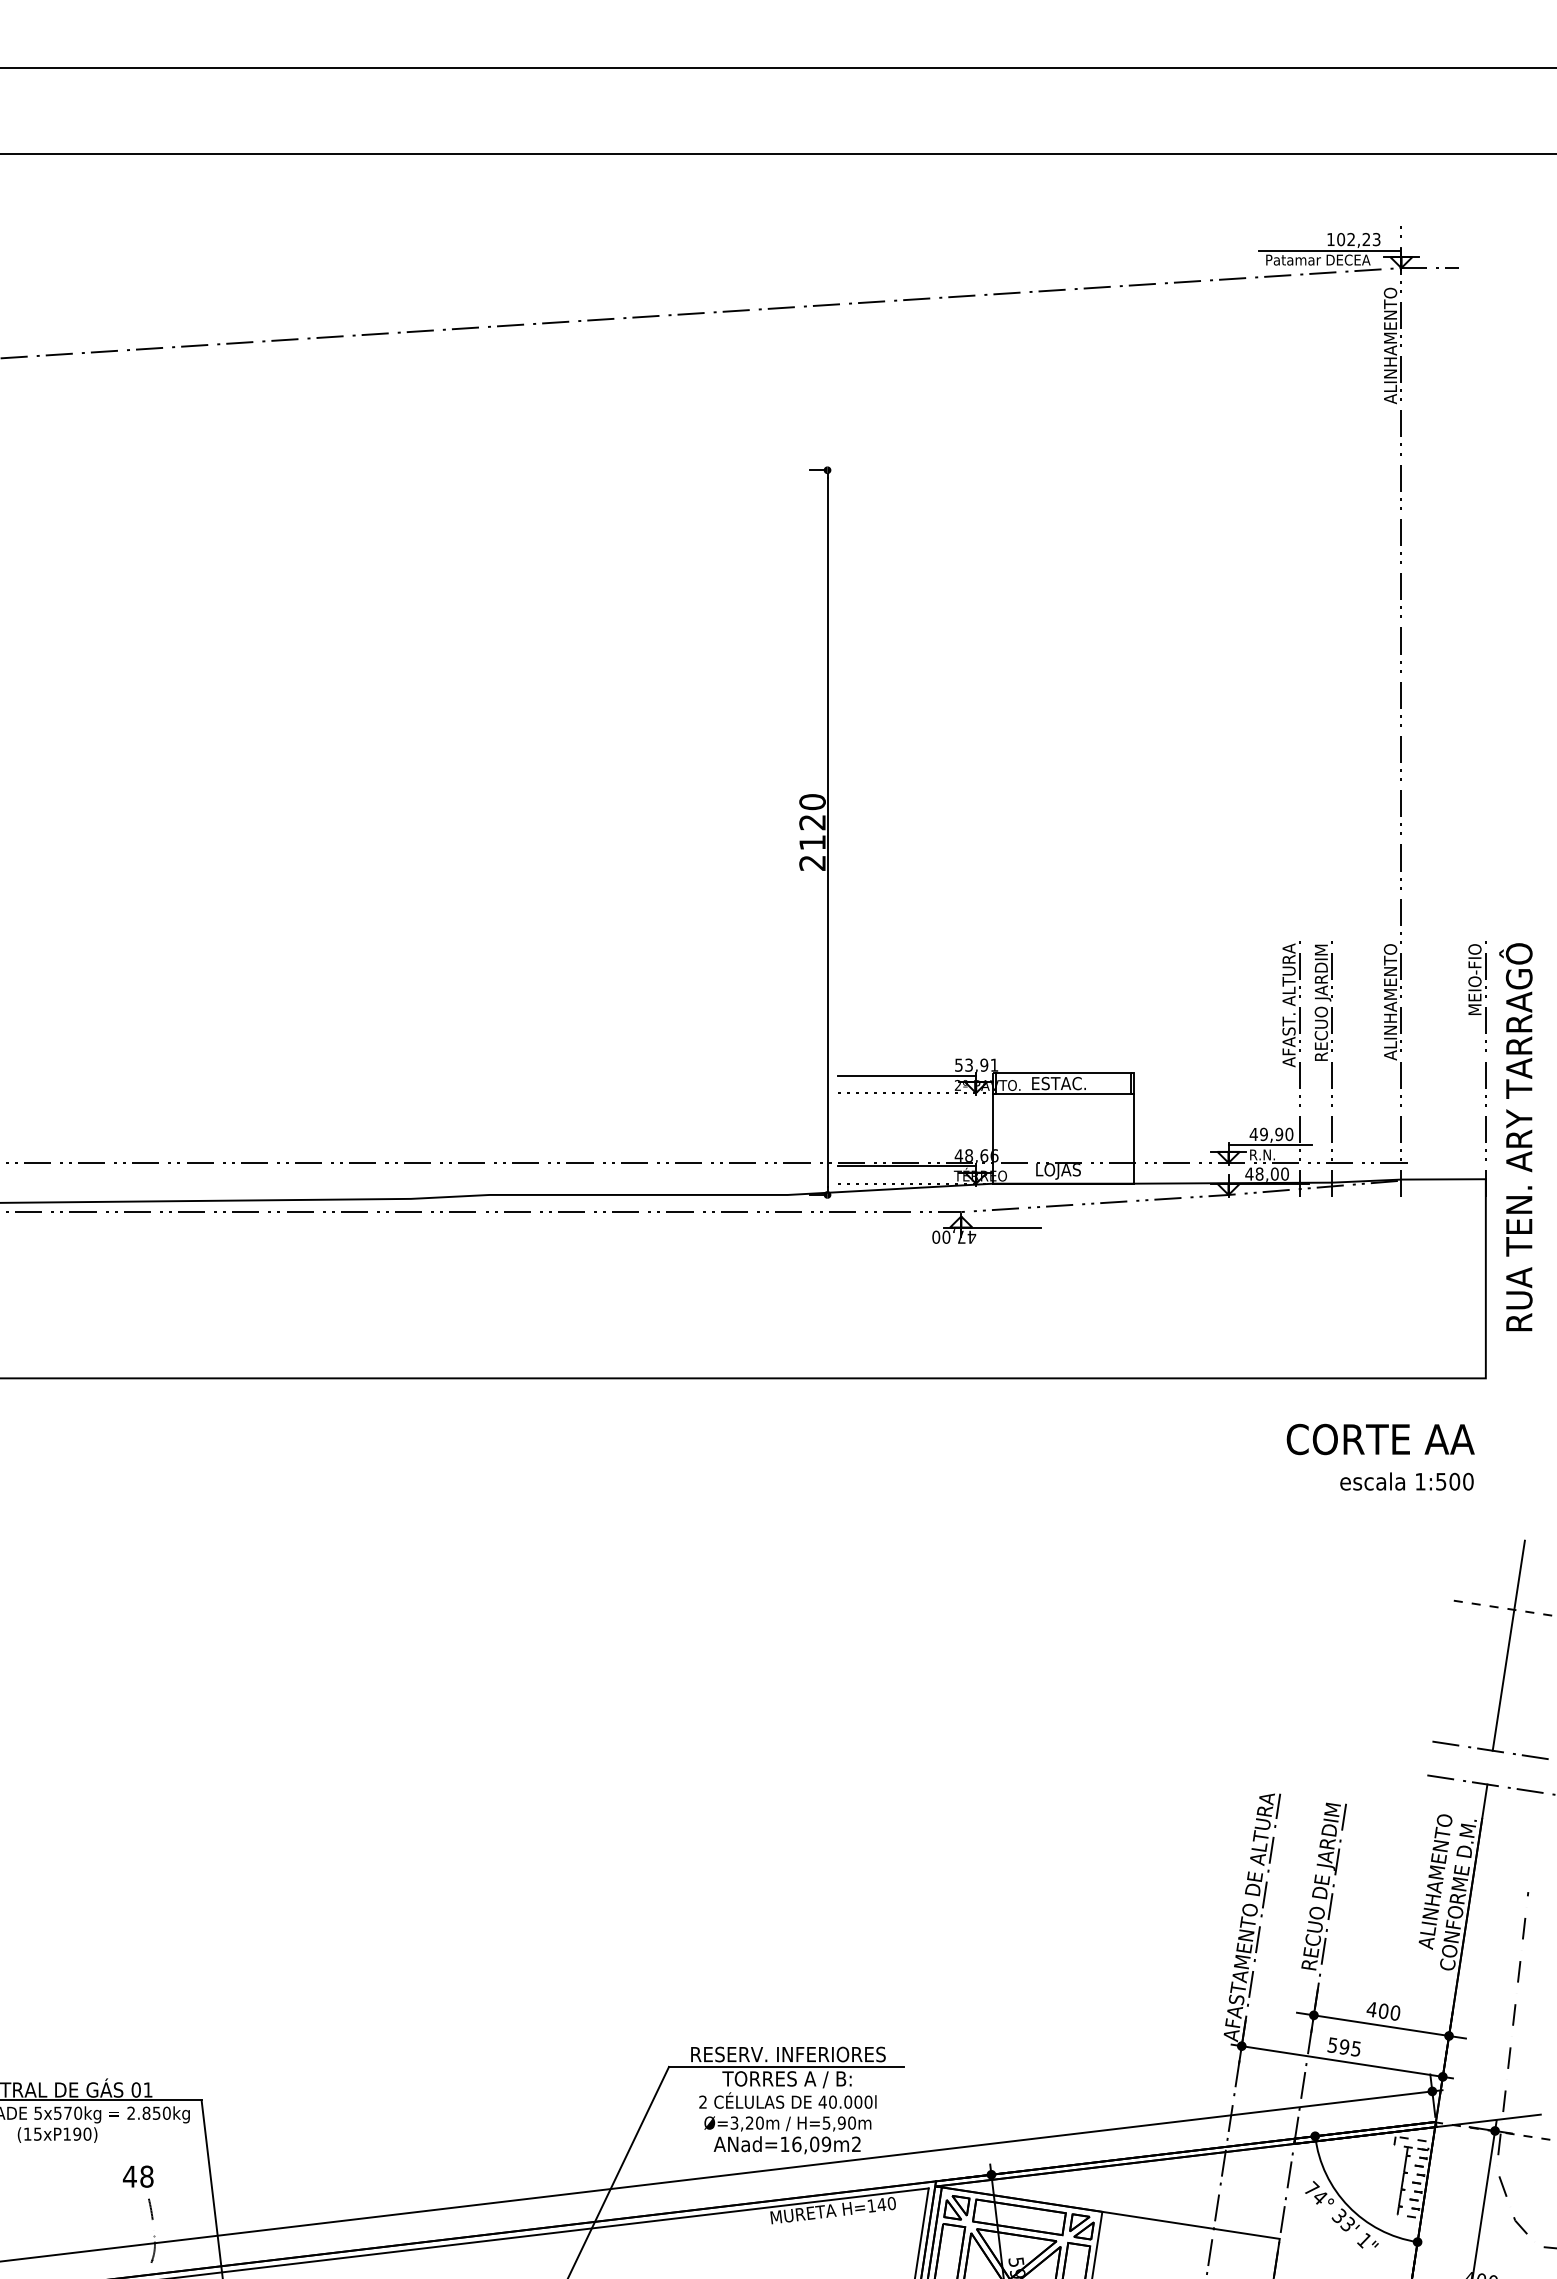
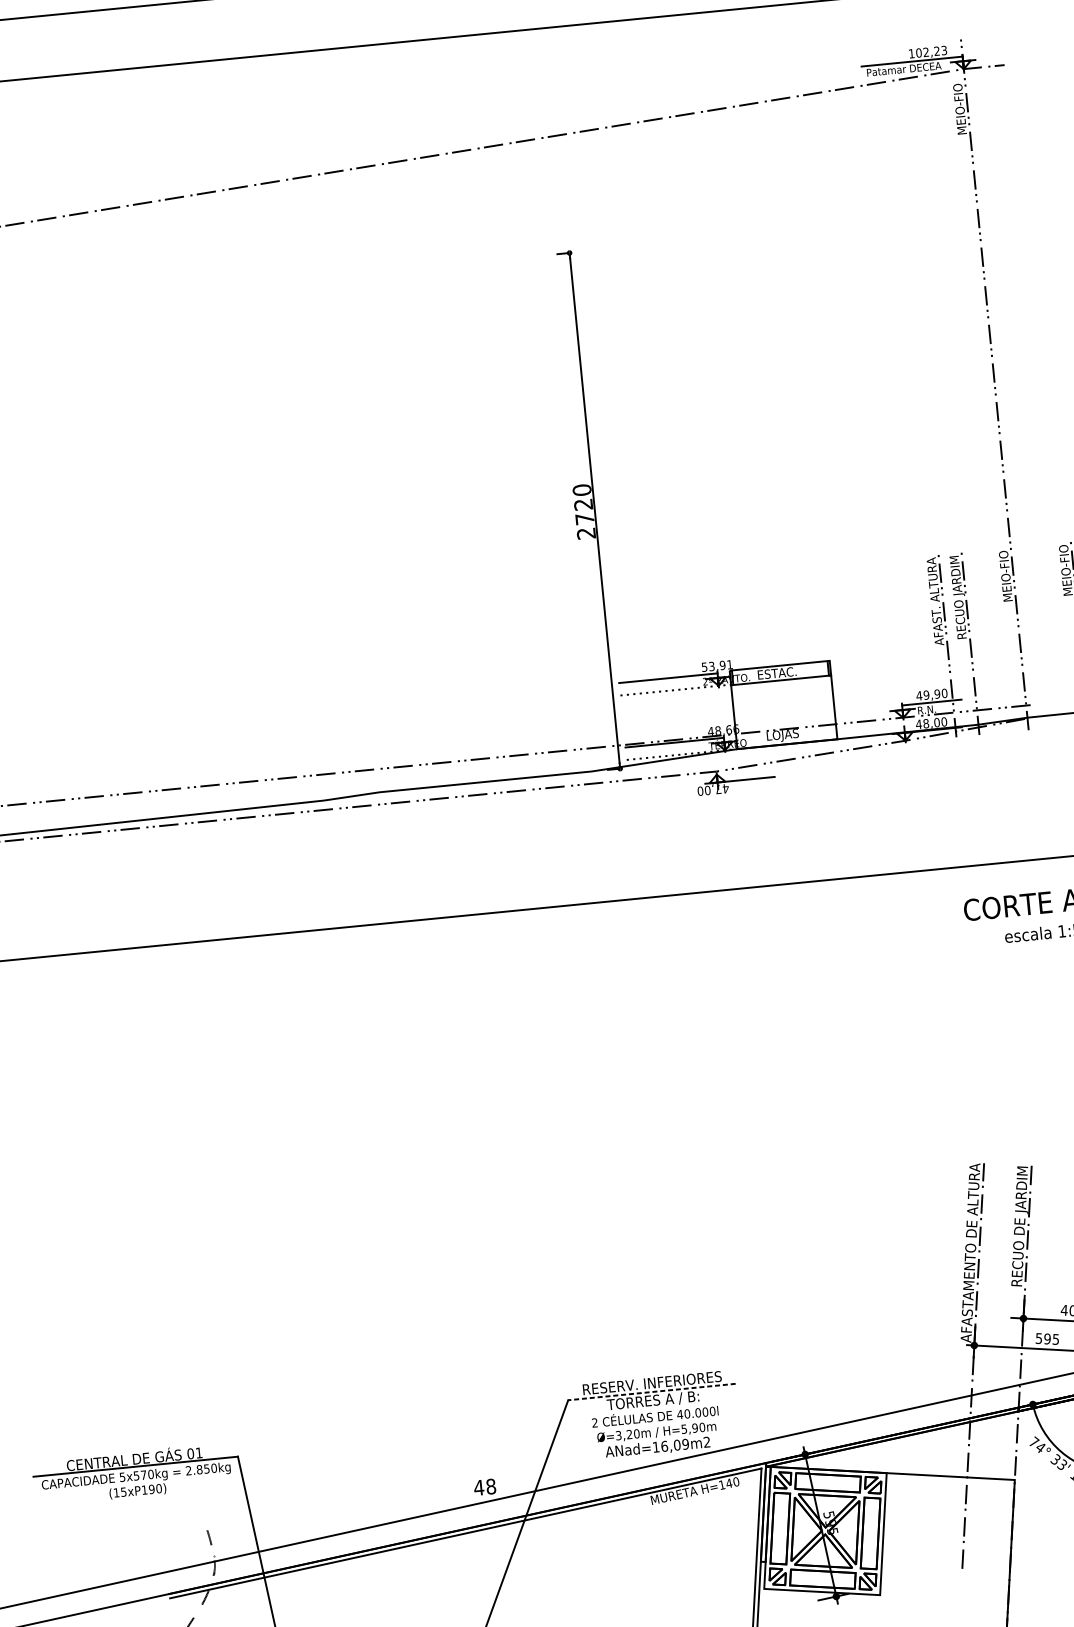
text: (1390, 351) -> (961, 129), ALINHAMENTO -> MEIO-FIO
text: (812, 842) -> (584, 518), 2120 -> 2720
text: (1390, 1007) -> (1007, 596), ALINHAMENTO -> MEIO-FIO
line: (786, 2066) -> (651, 1391), solid -> dashed
text: (138, 2176) -> (485, 1487), moved

